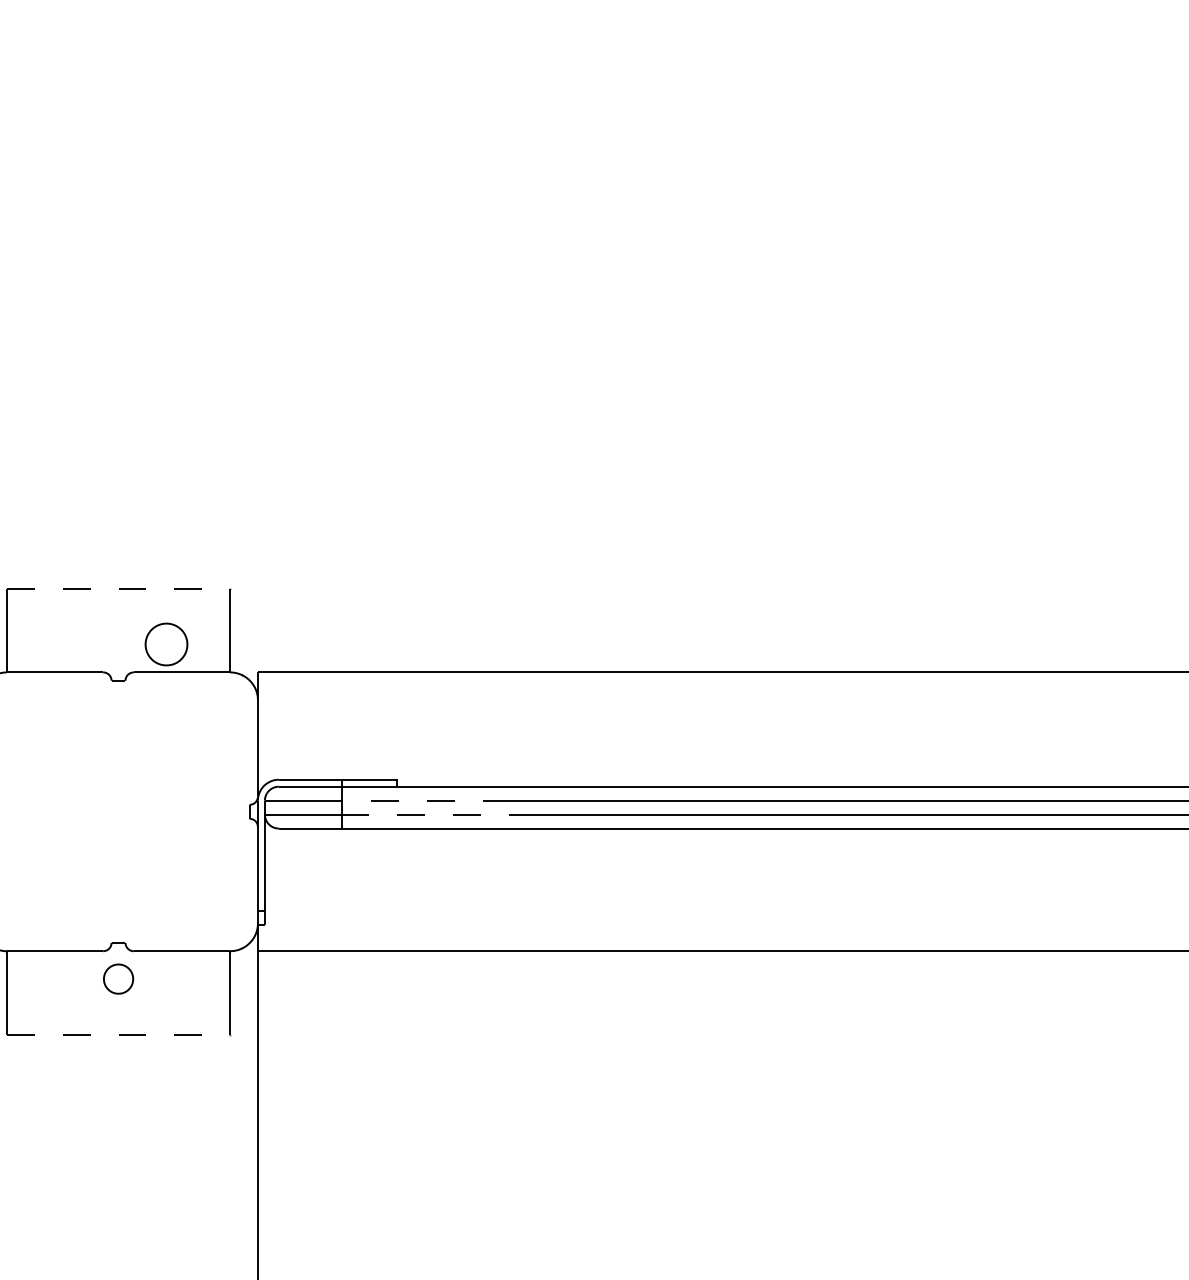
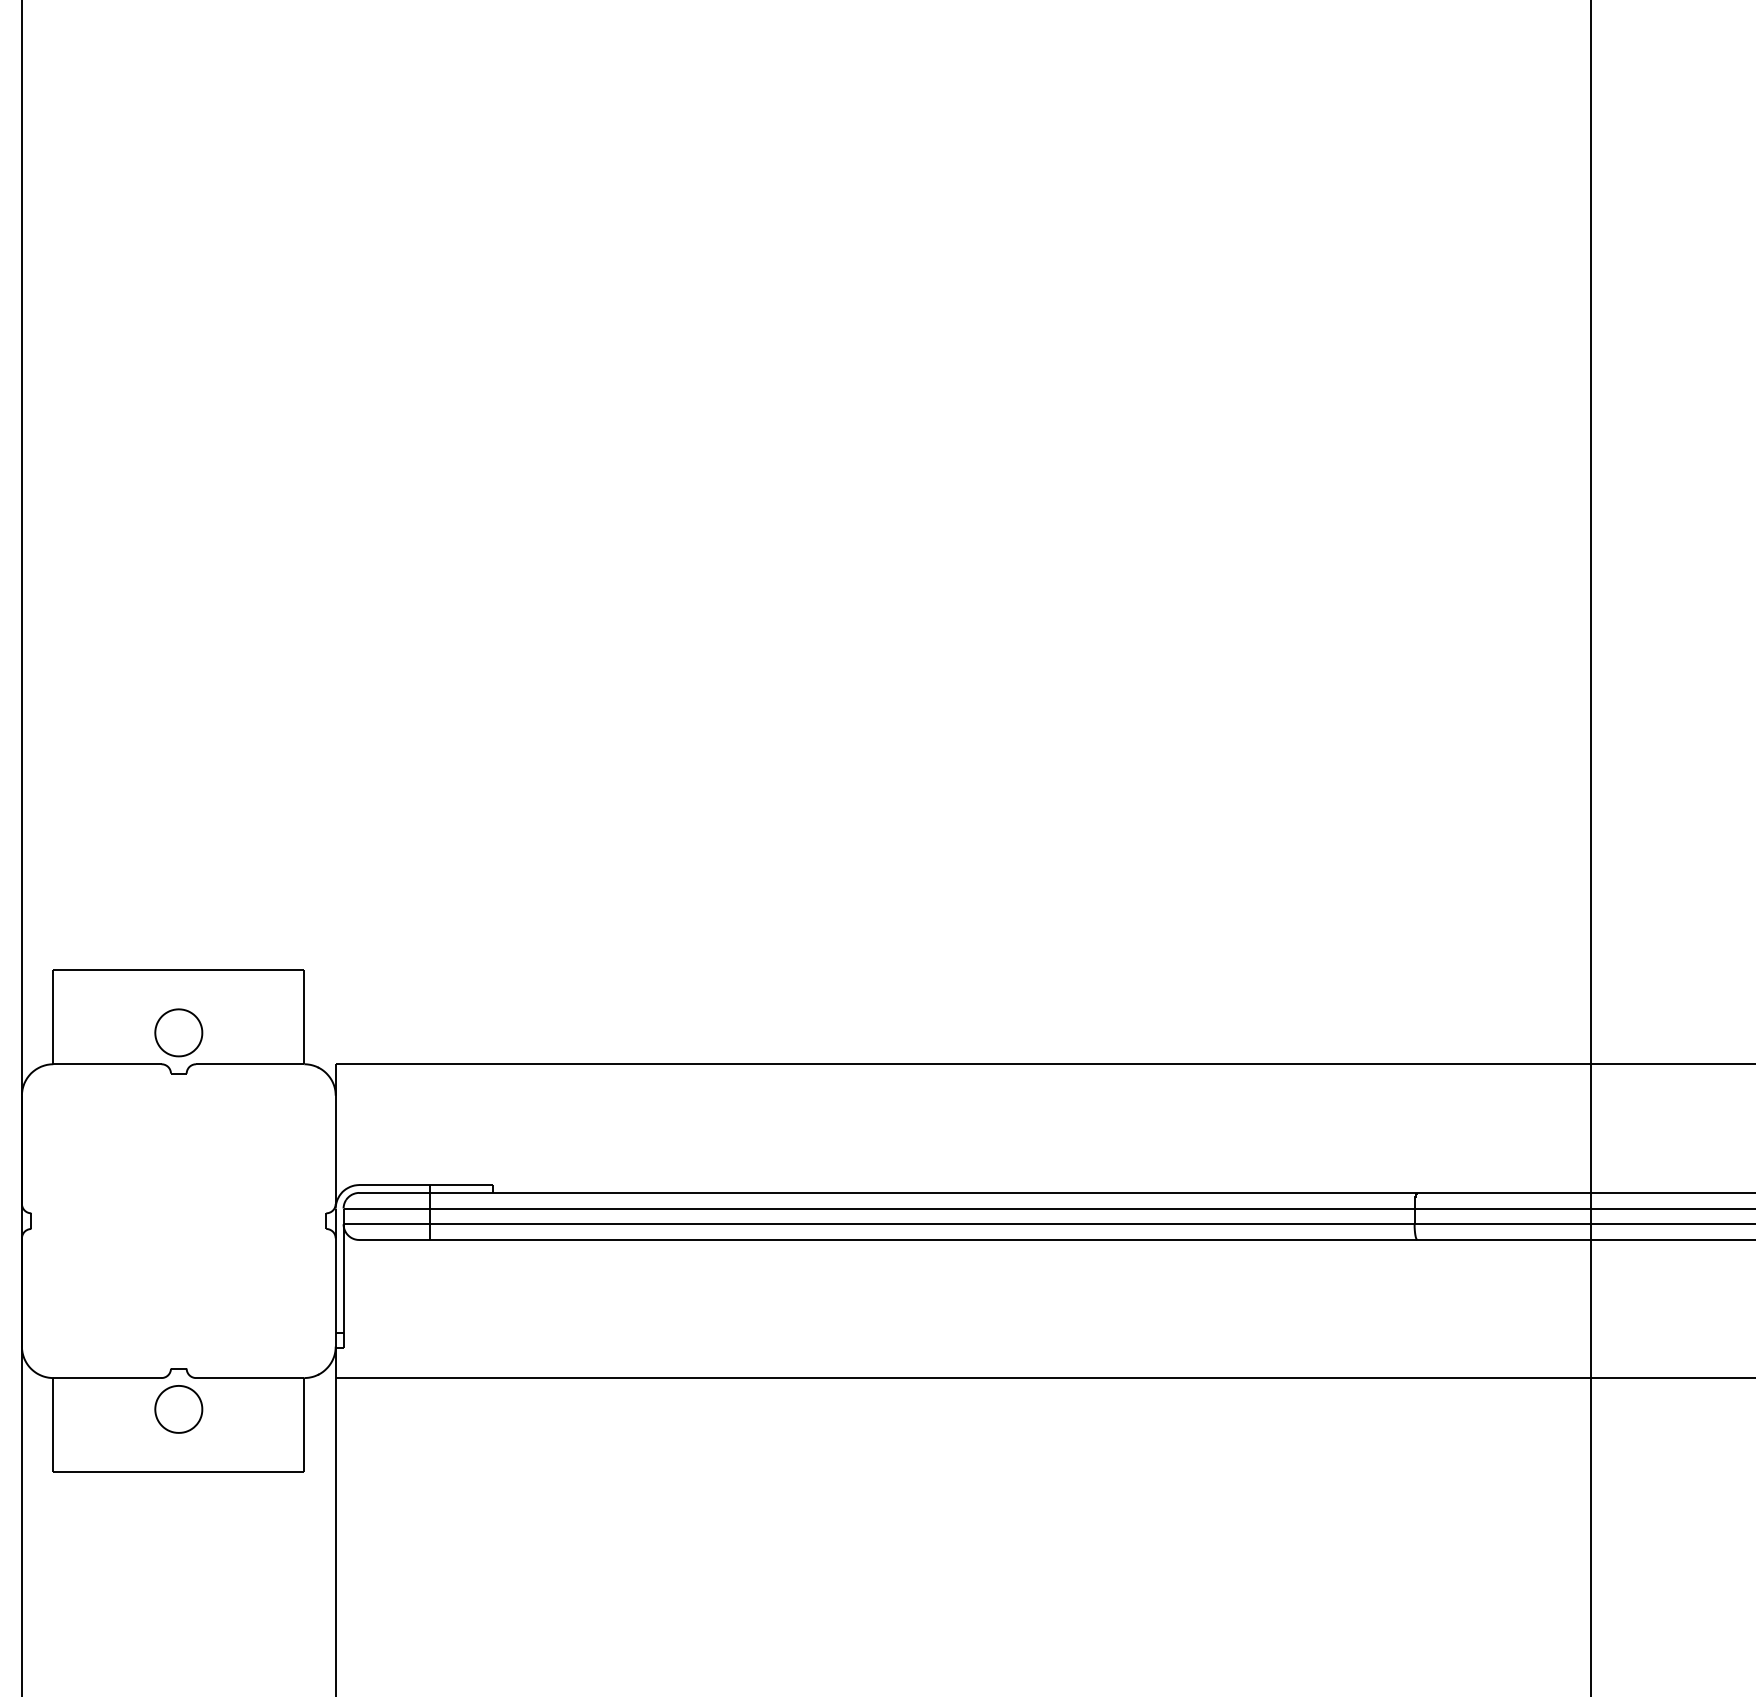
line: (118, 589) -> (178, 970), dashed -> solid
part: (166, 644) -> (178, 1032), moved
line: (425, 800) -> (524, 1208), dashed -> solid
line: (426, 814) -> (525, 1224), dashed -> solid
part: (118, 979) -> (178, 1409), size x1.43
line: (118, 1035) -> (178, 1472), dashed -> solid

